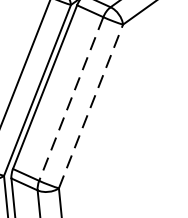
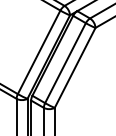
line: (71, 99) -> (65, 63), dashed -> solid
line: (91, 105) -> (75, 67), dashed -> solid

